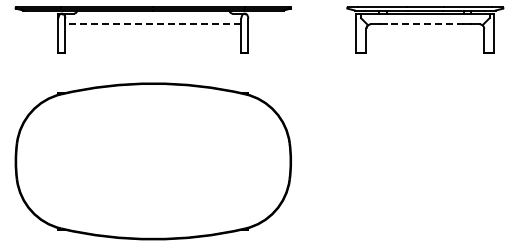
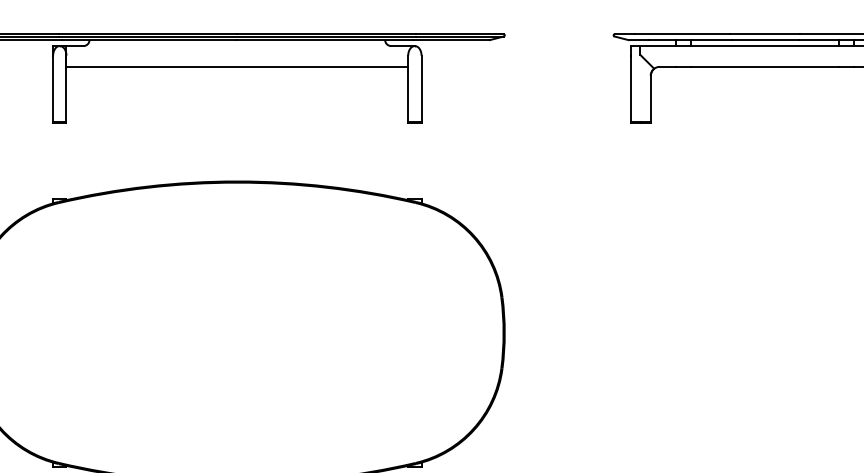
line: (152, 24) -> (235, 67), dashed -> solid
line: (424, 24) -> (763, 67), dashed -> solid

